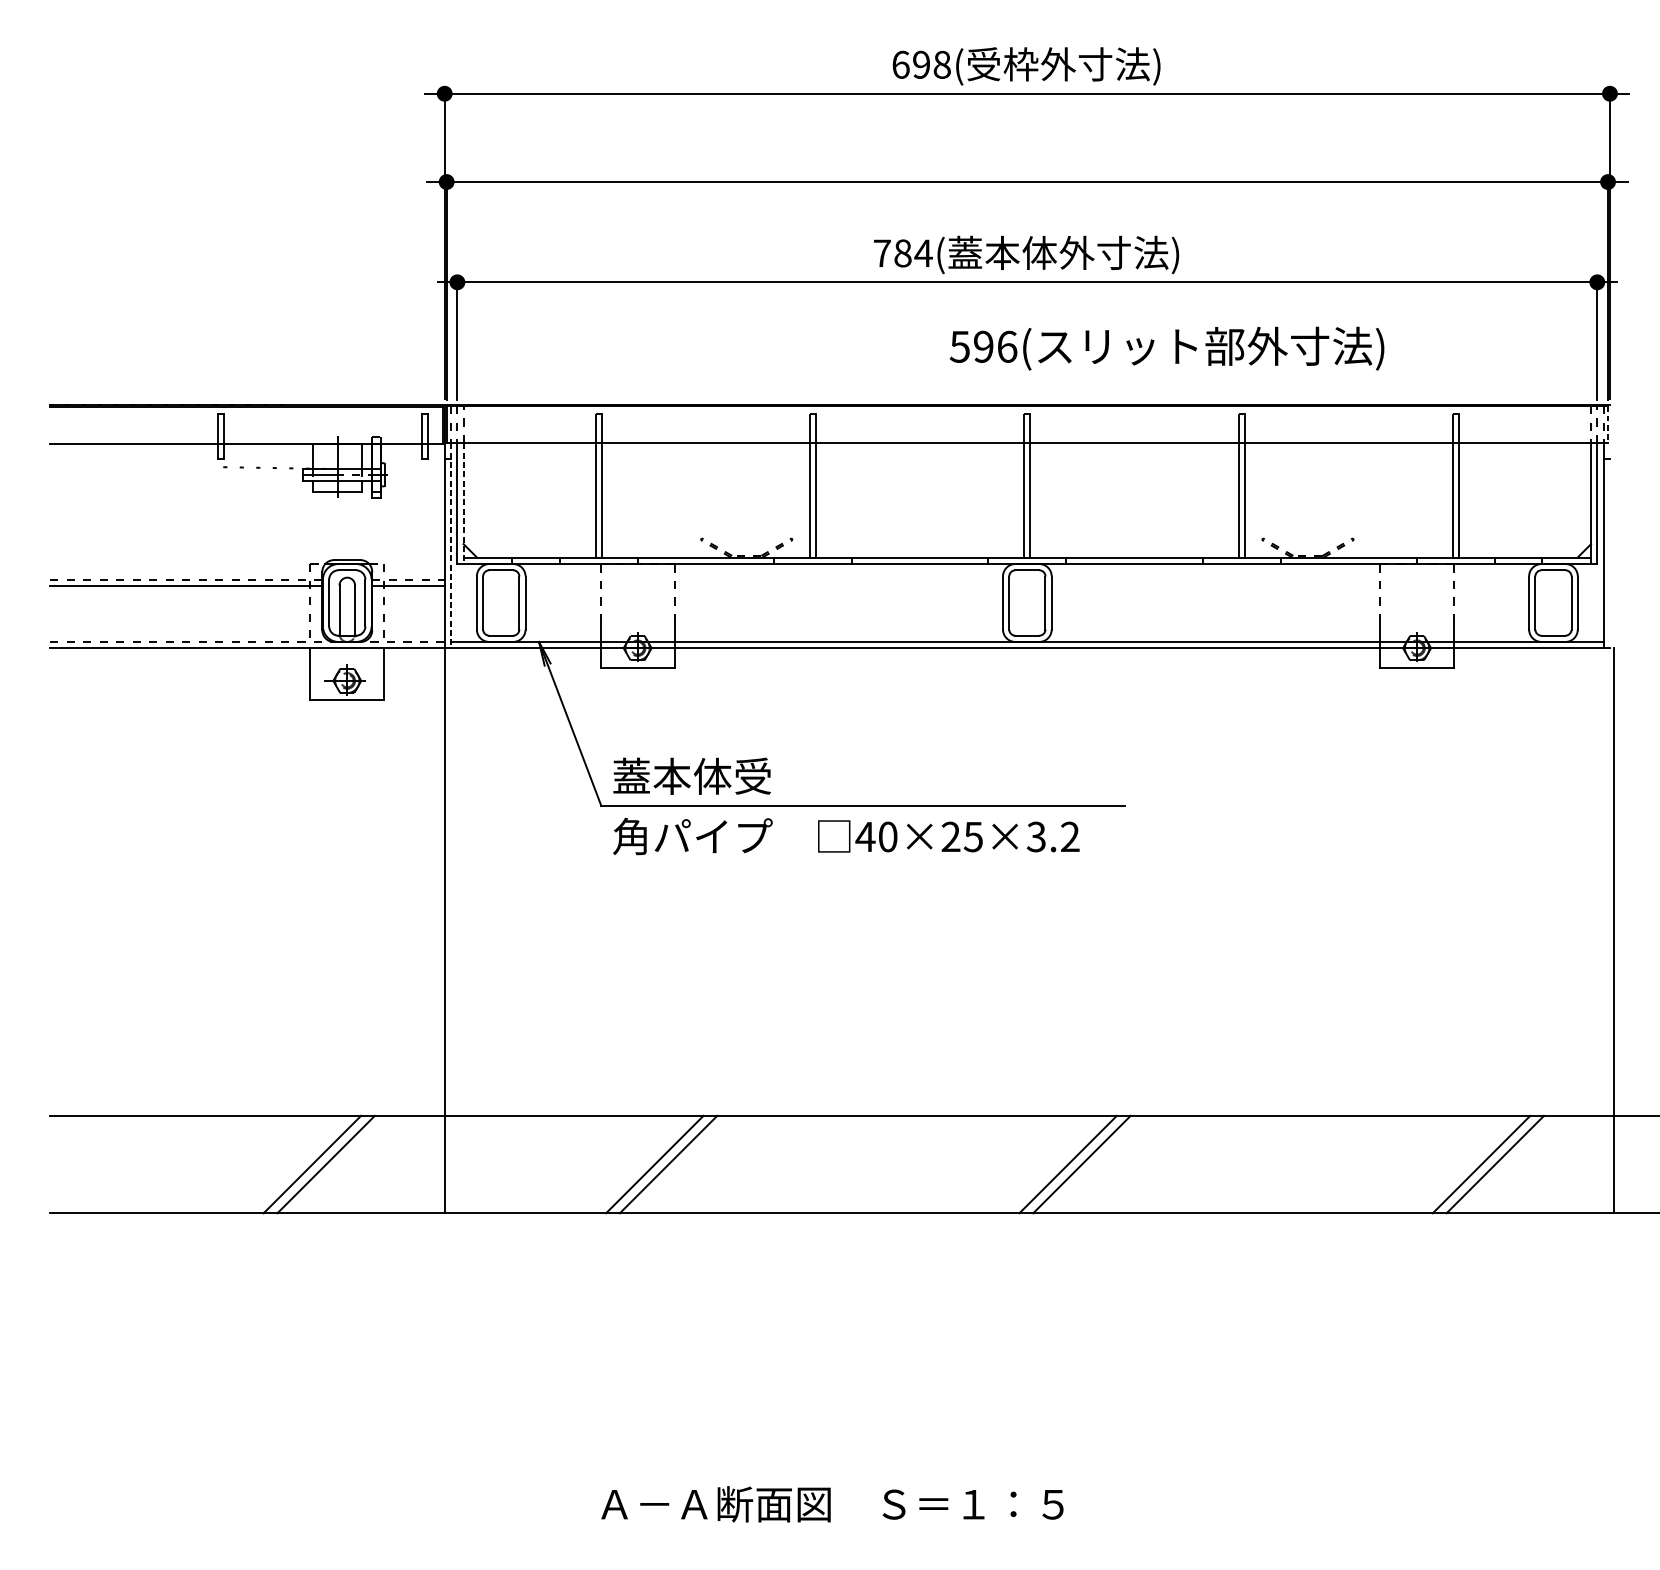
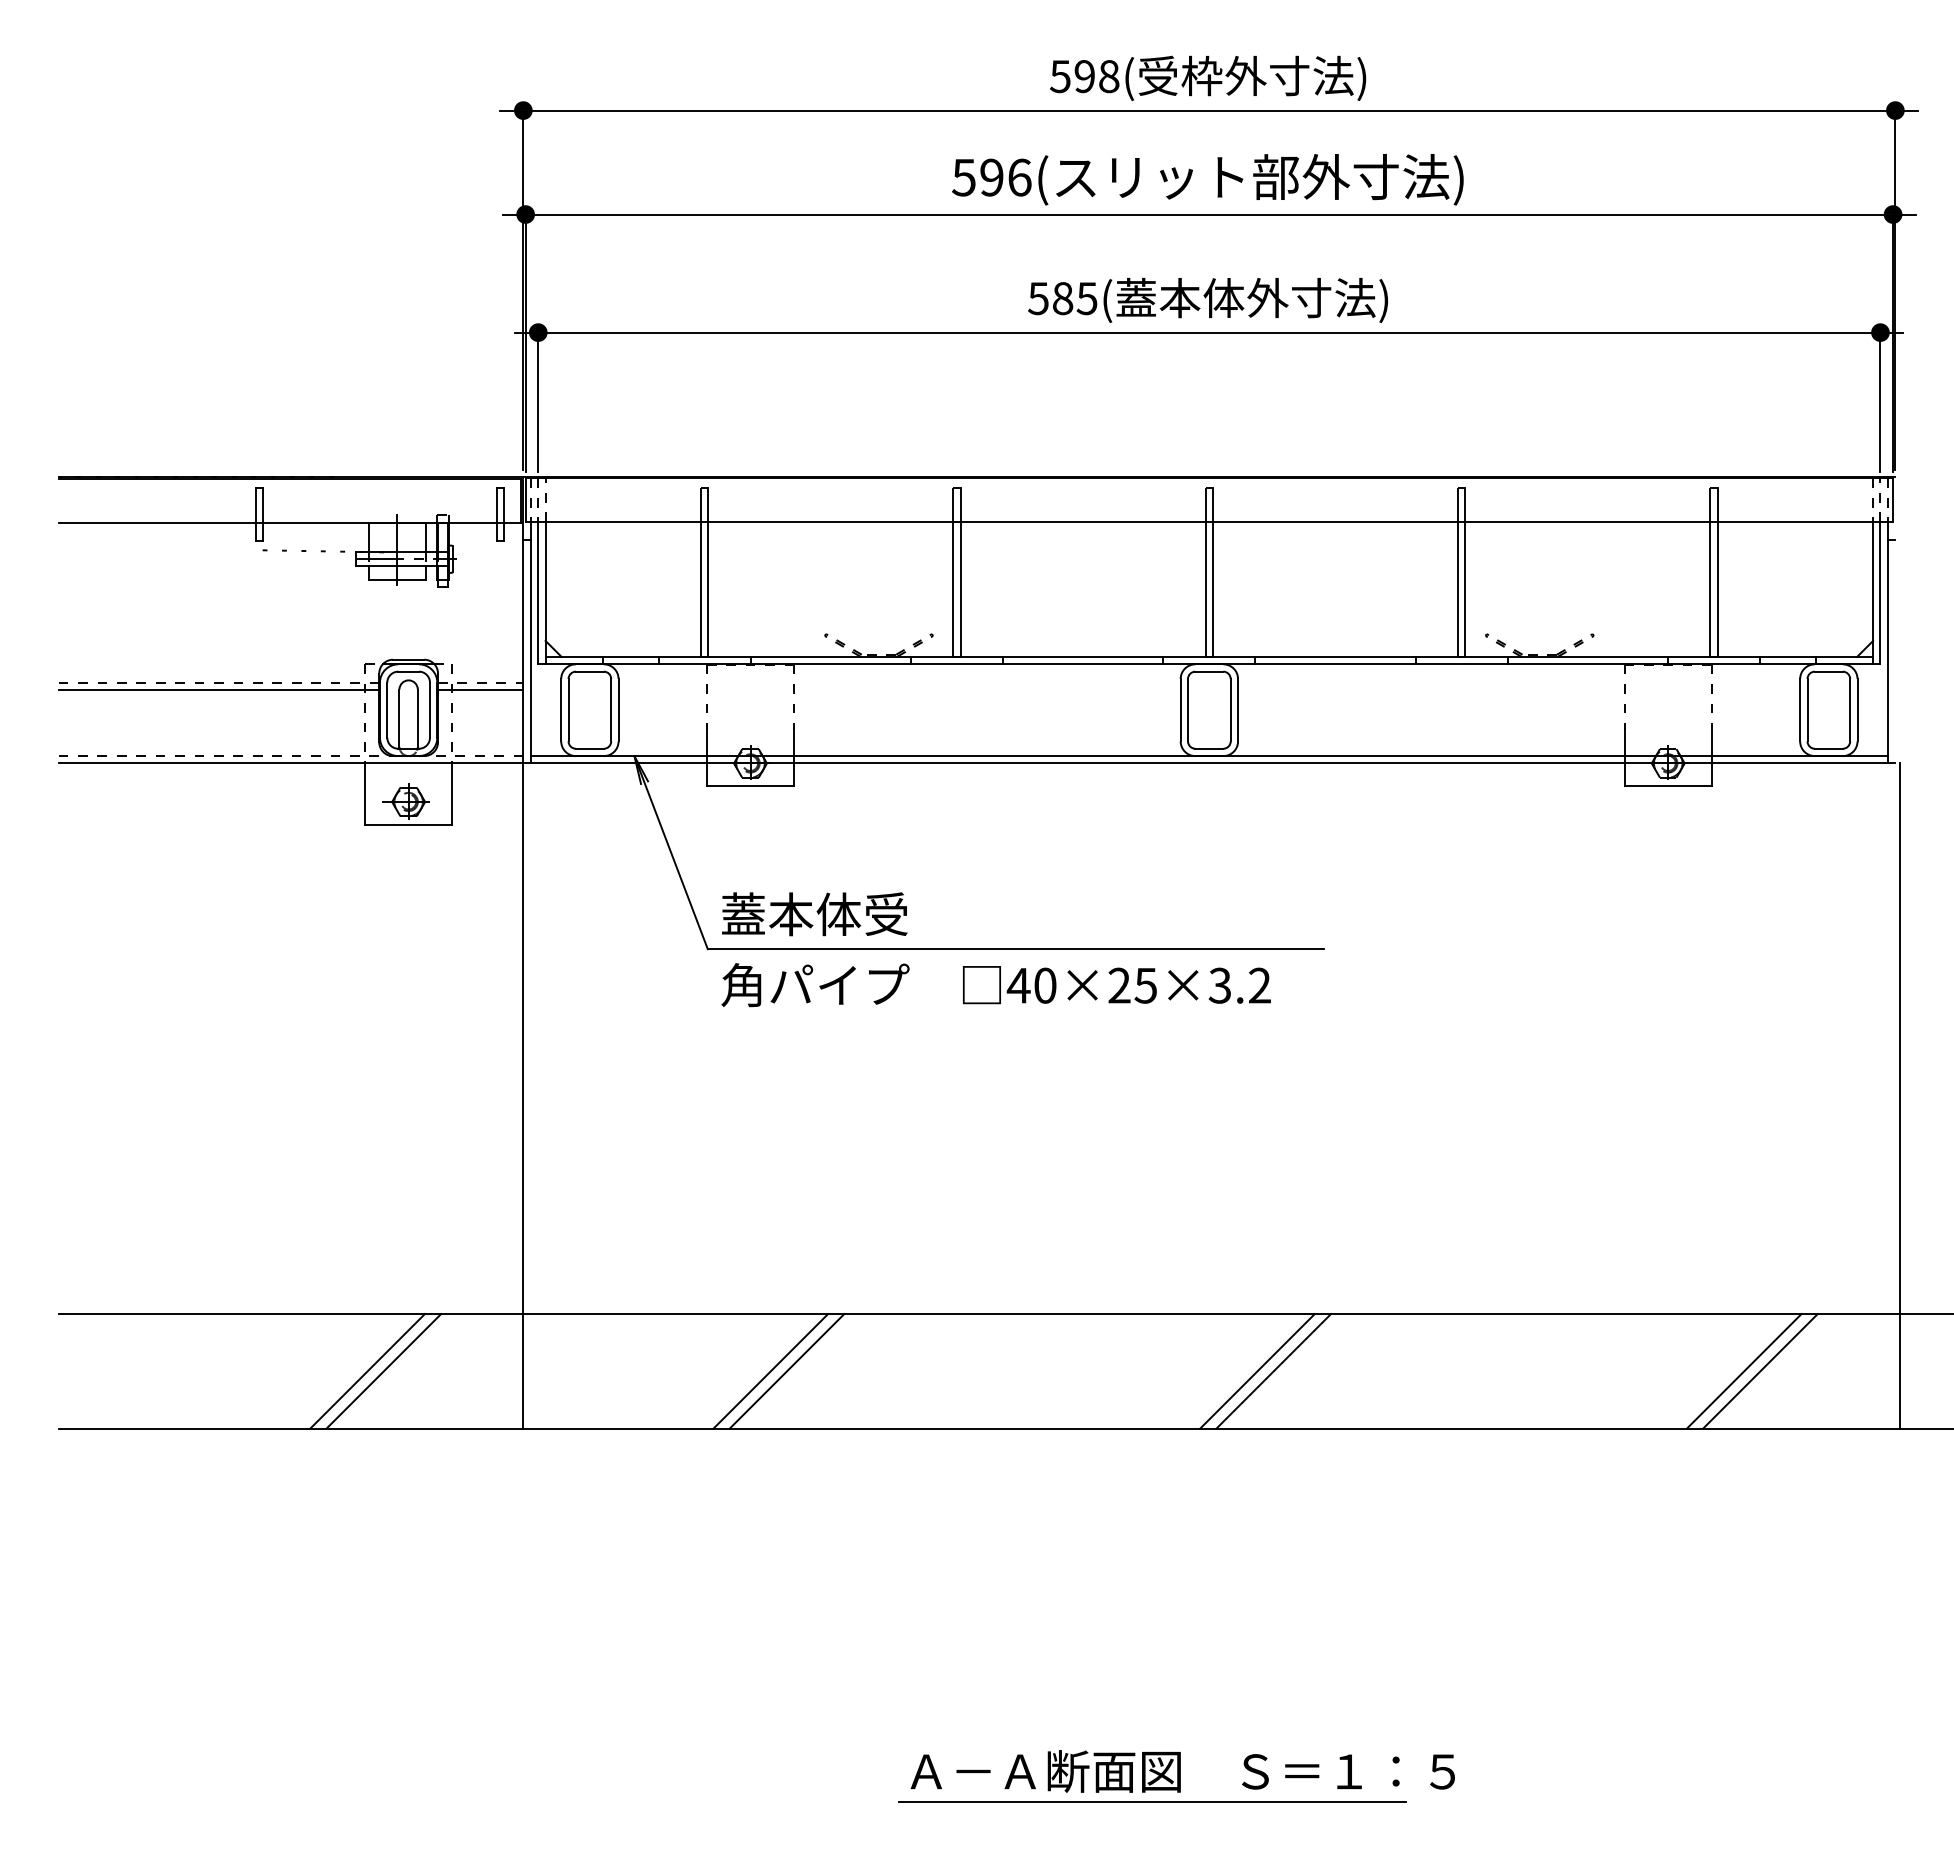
text: (900, 64) -> (1060, 76), 698( -> 598(
text: (903, 253) -> (1063, 298), 784( -> 585(
text: (1166, 348) -> (1207, 179), moved
line: (1608, 424) -> (1893, 500), dashed -> solid
line: (463, 503) -> (545, 593), dashed -> solid
line: (450, 545) -> (530, 642), dashed -> solid
text: (832, 1504) -> (1182, 1771), moved
line: (979, 1529) -> (1152, 1801), added

